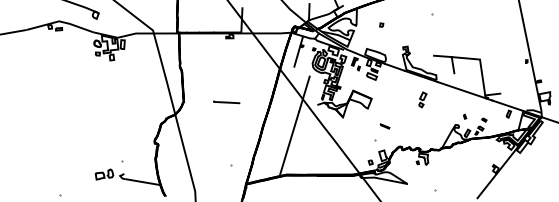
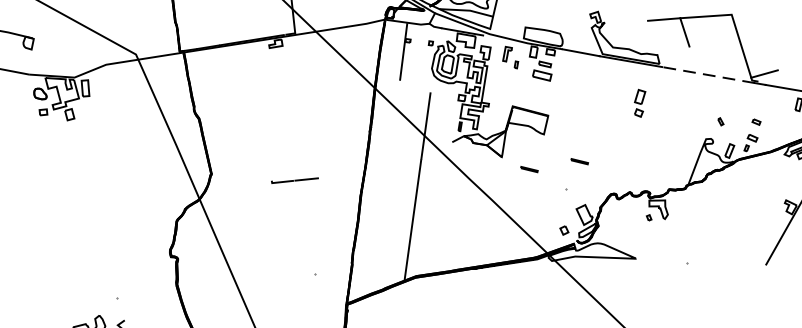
line: (462, 90) -> (708, 75), solid -> dashed
line: (226, 102) -> (294, 180), moved
part: (356, 126) -> (528, 169), added

